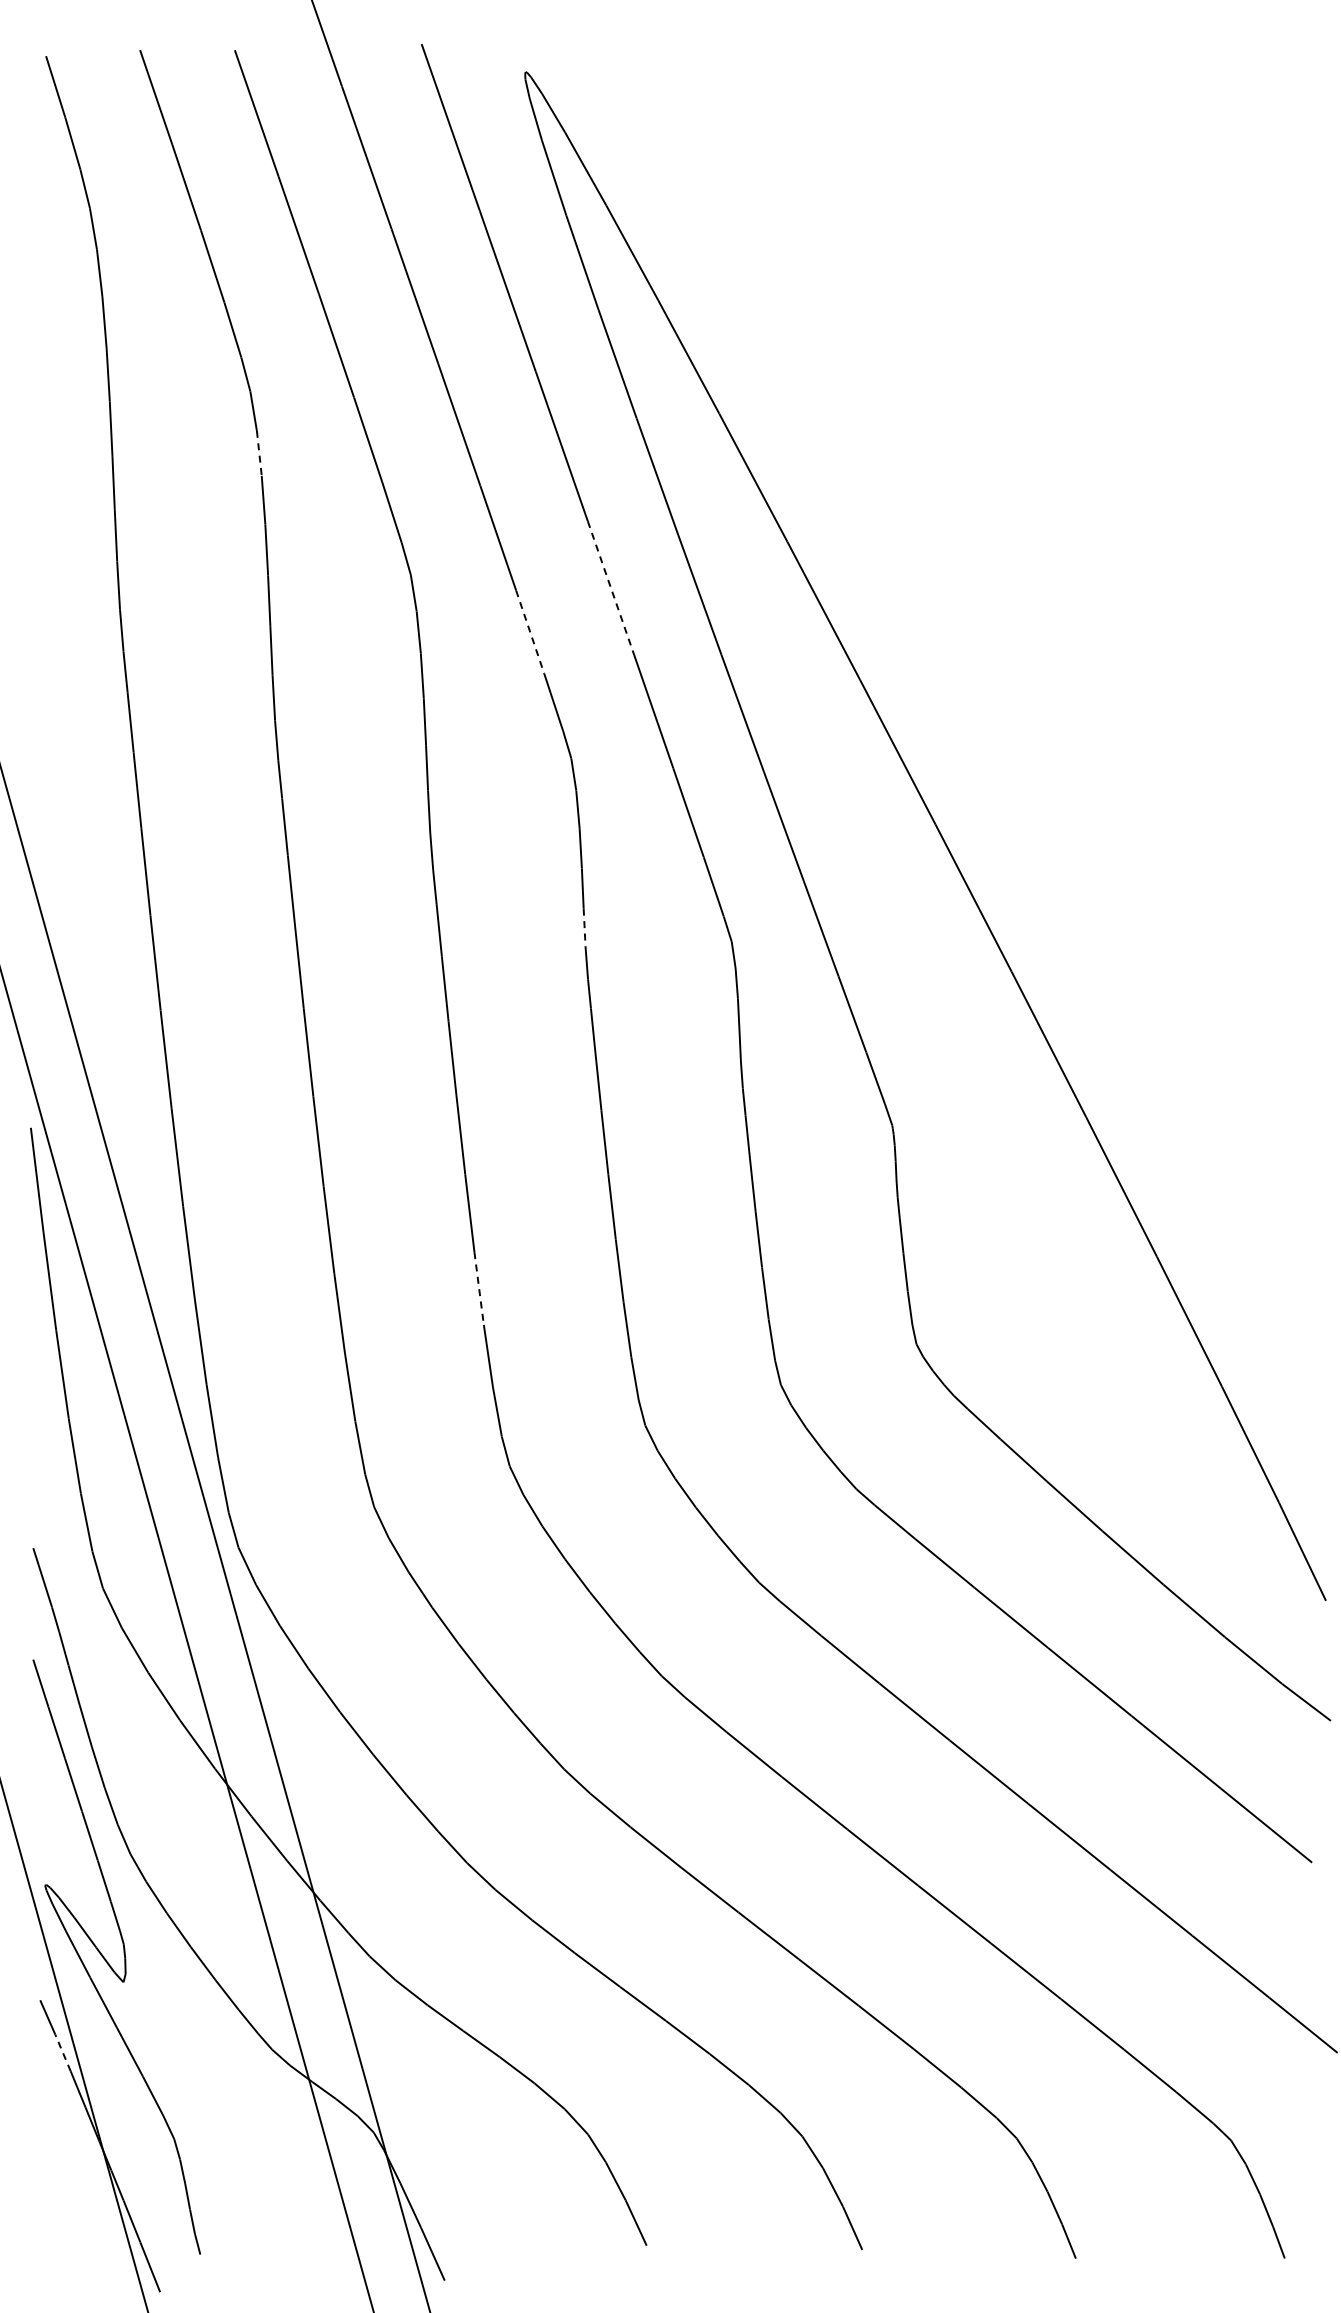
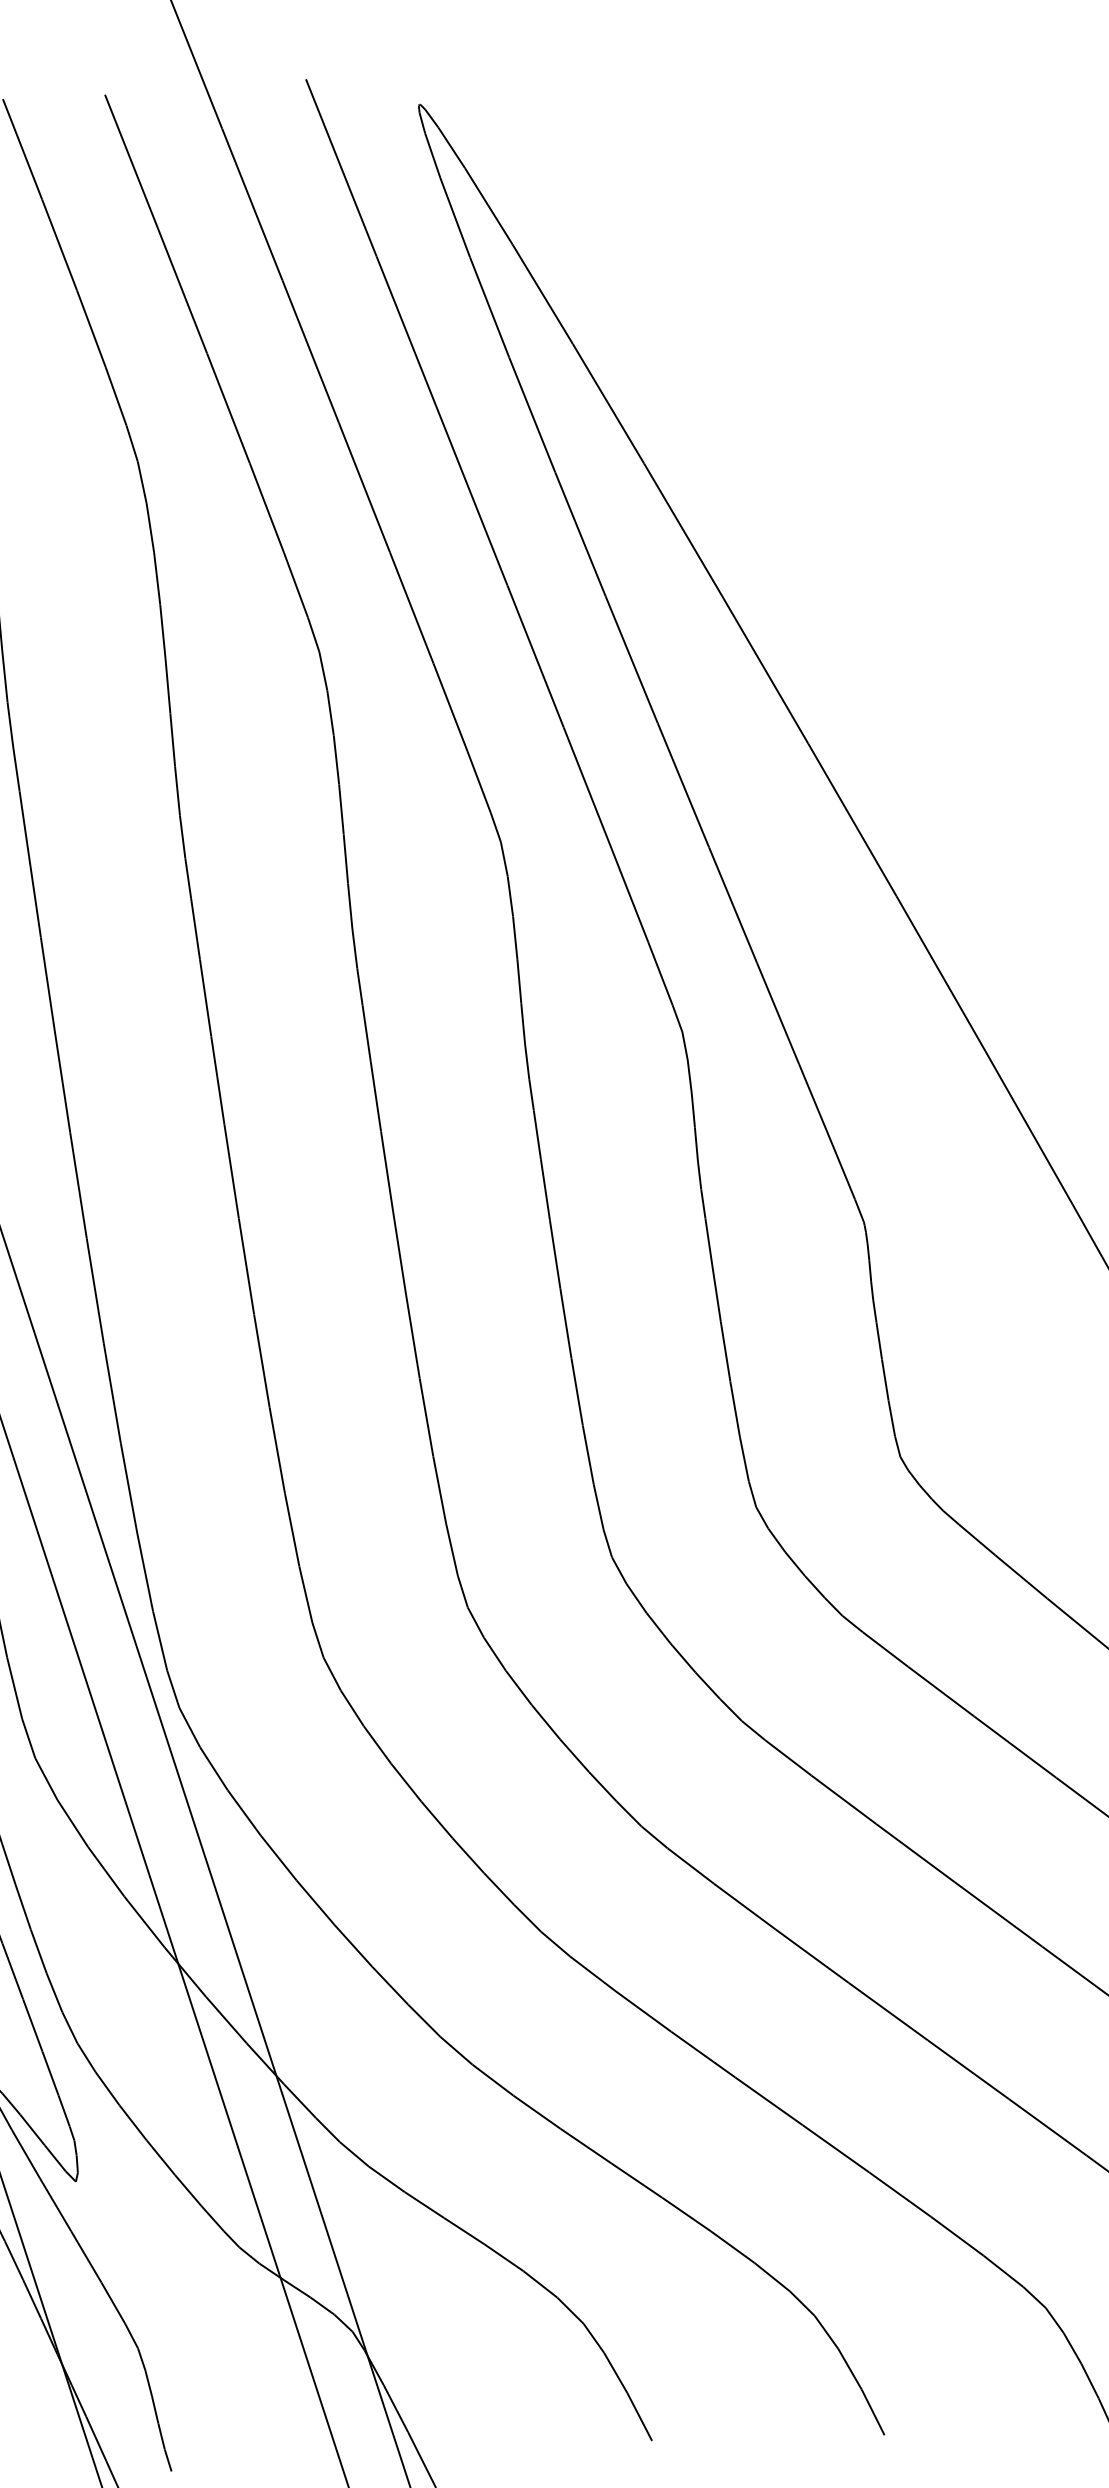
line: (259, 453) -> (150, 528), dashed -> solid
line: (611, 588) -> (536, 656), dashed -> solid
line: (530, 632) -> (450, 708), dashed -> solid
line: (584, 927) -> (523, 1023), dashed -> solid
line: (479, 1288) -> (426, 1417), dashed -> solid
line: (63, 2052) -> (14, 2260), dashed -> solid

